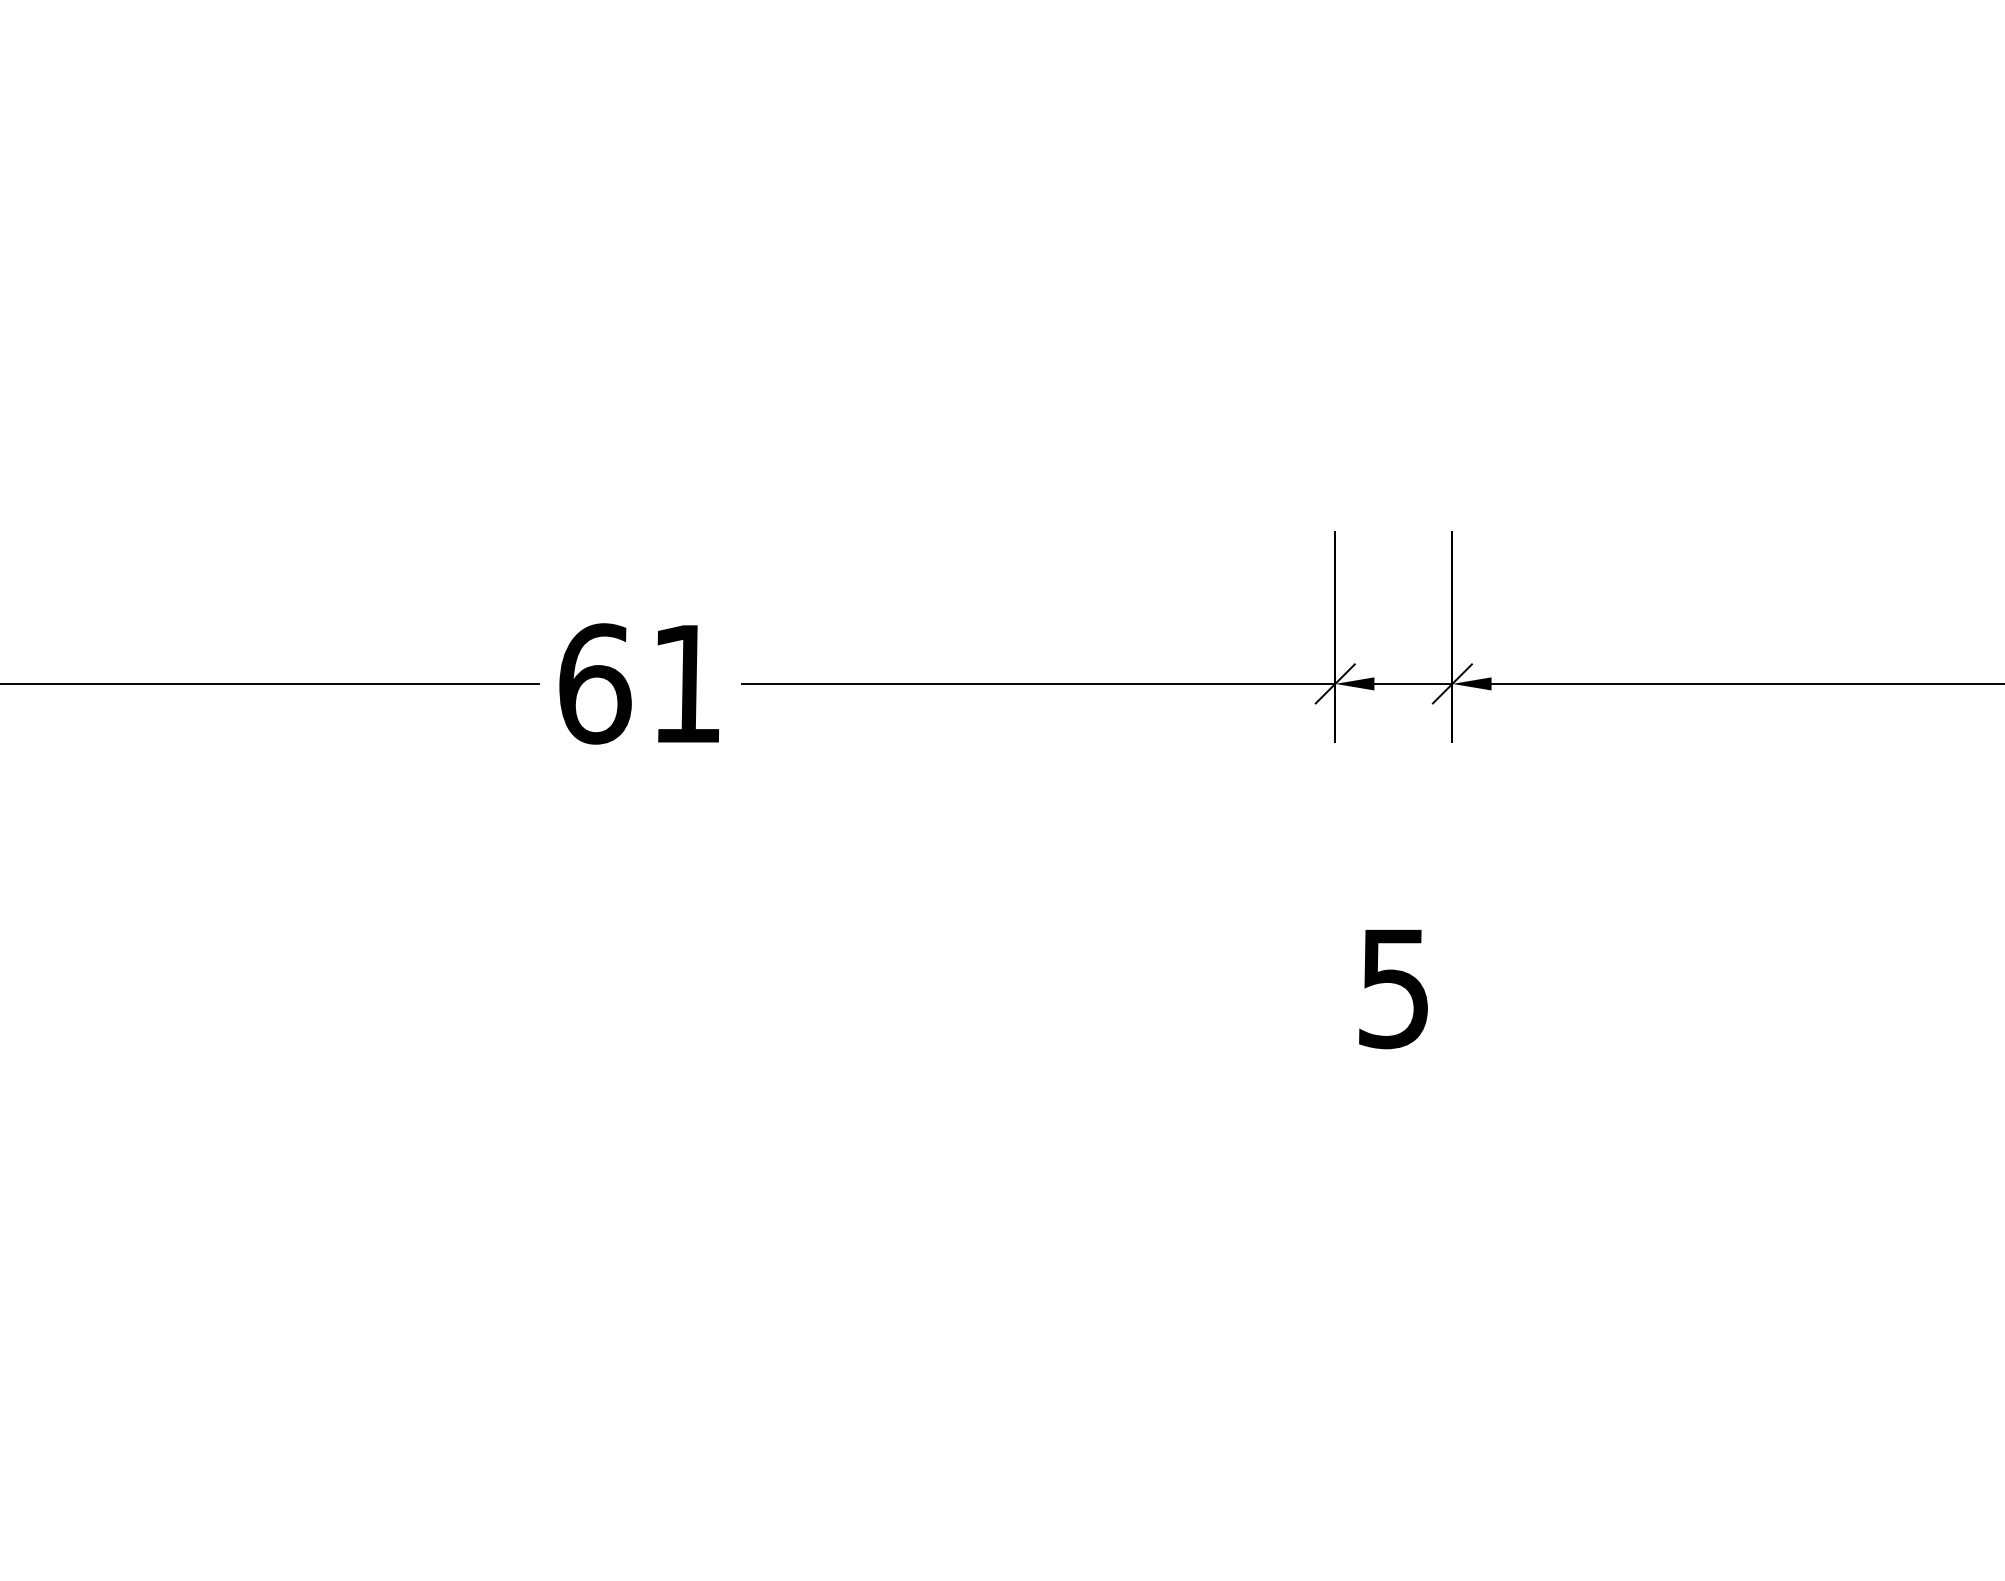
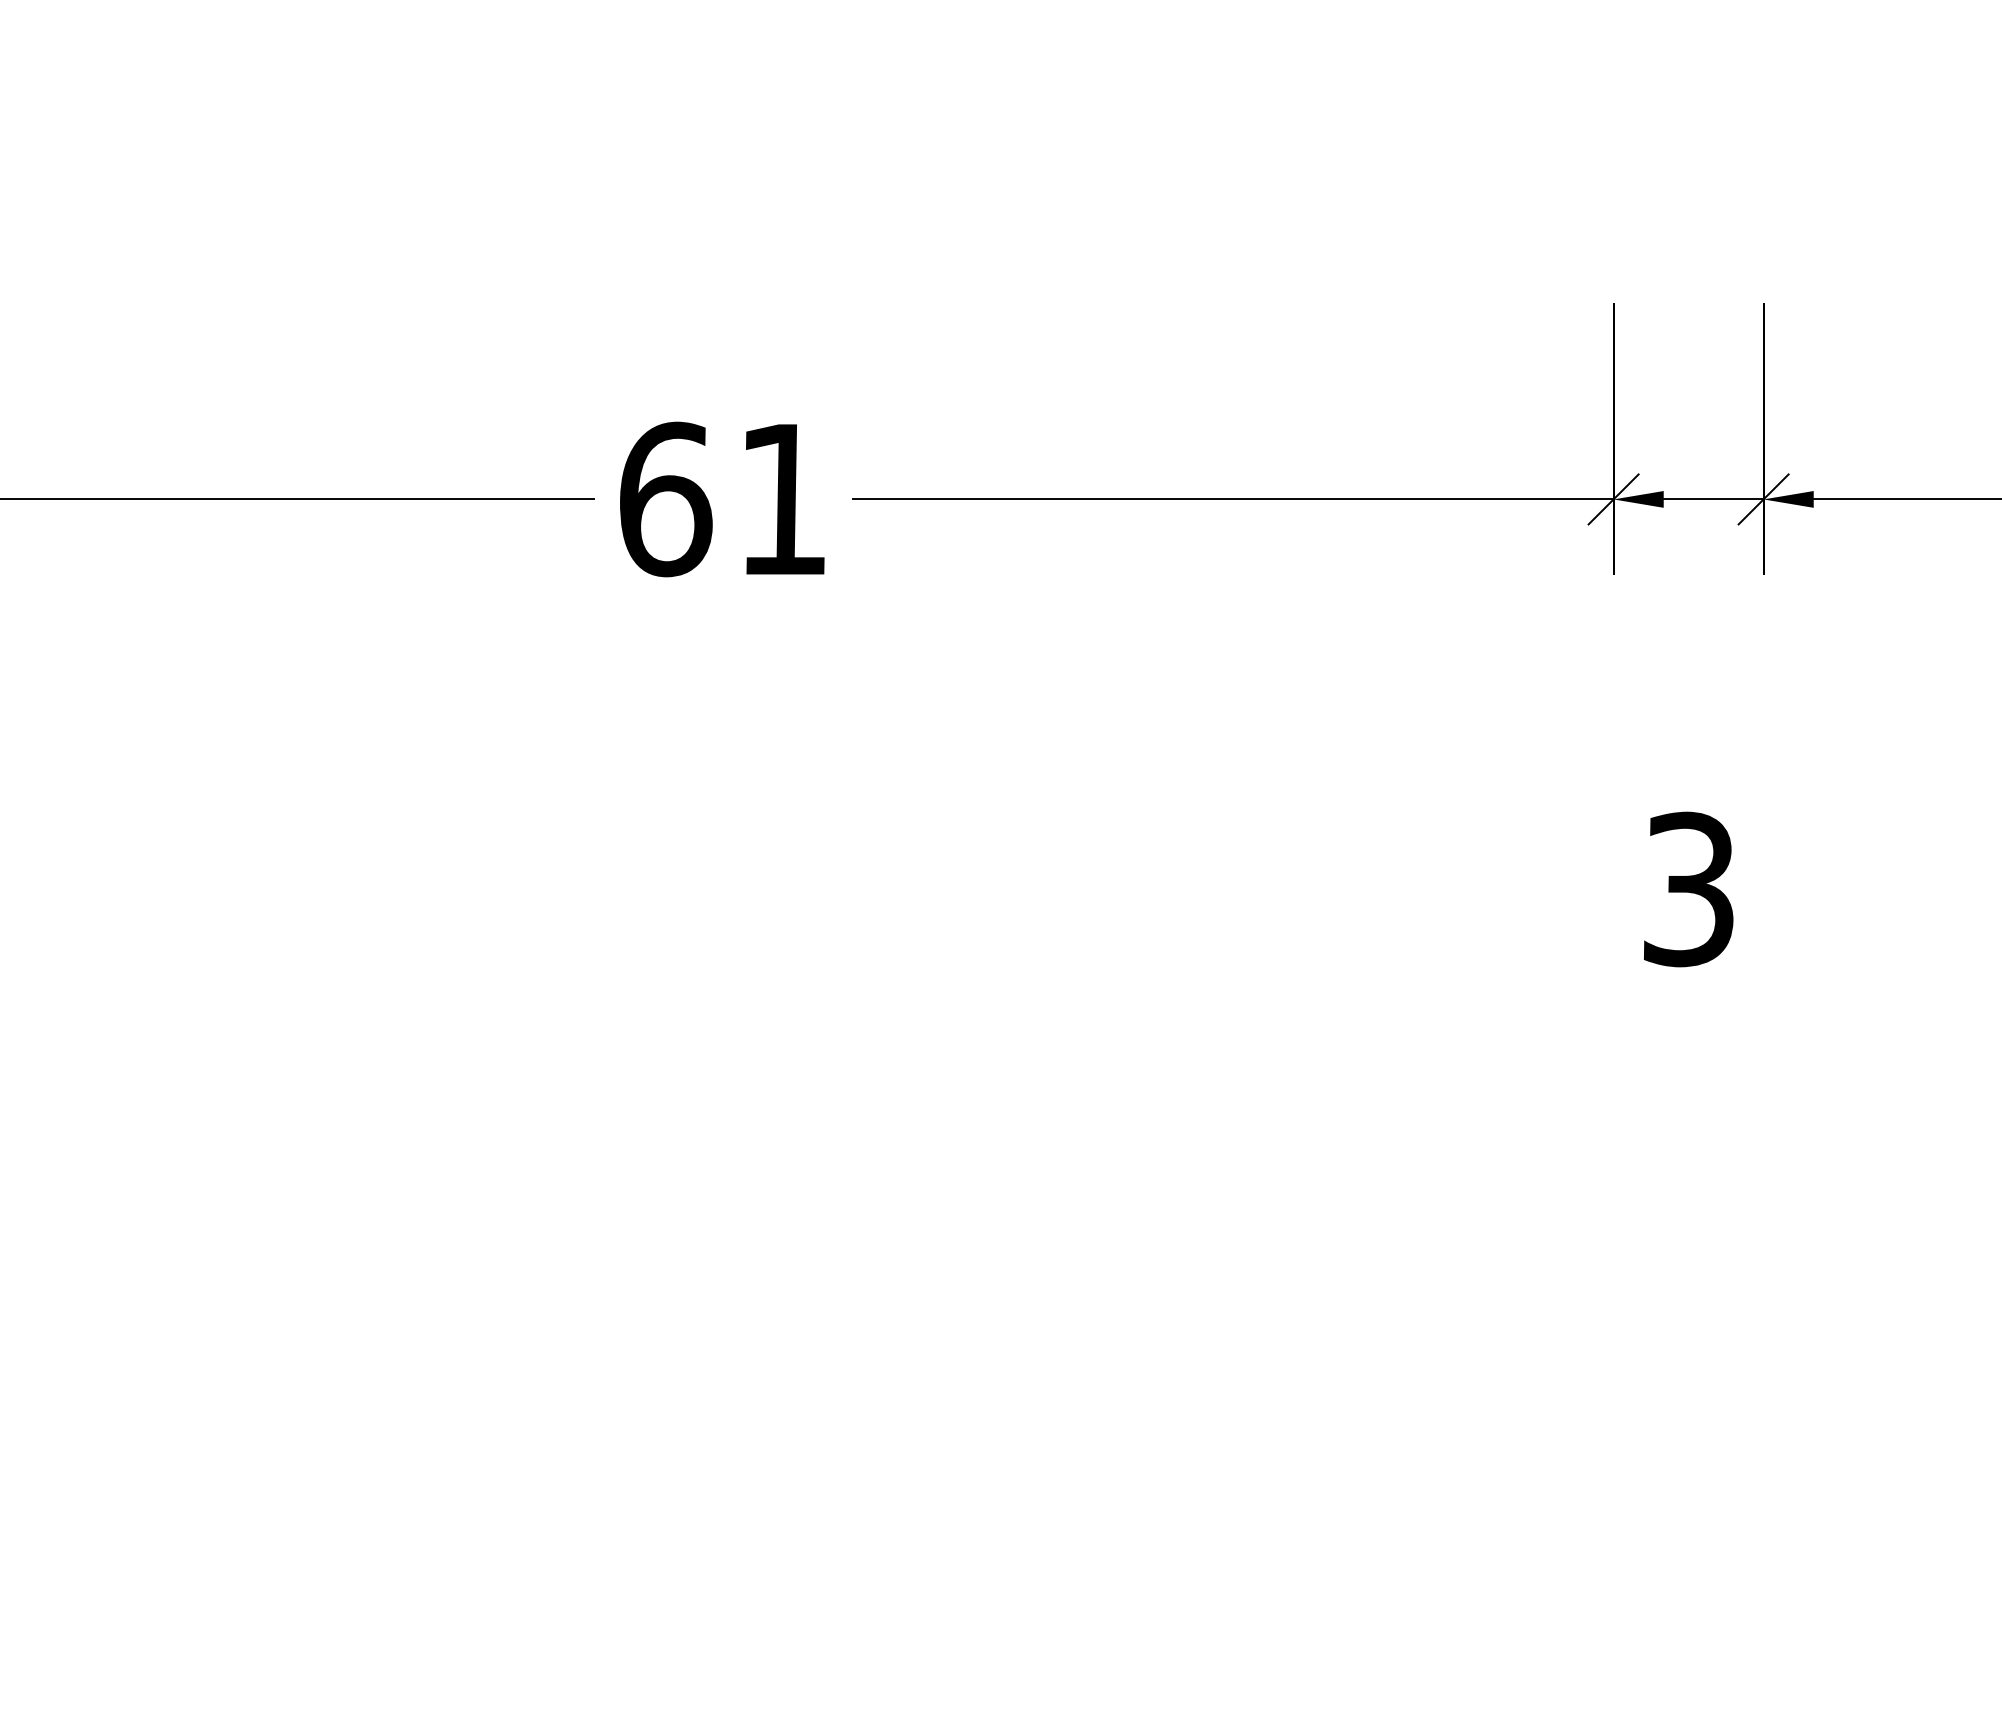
text: (1393, 987) -> (1688, 888), 5 -> 3

